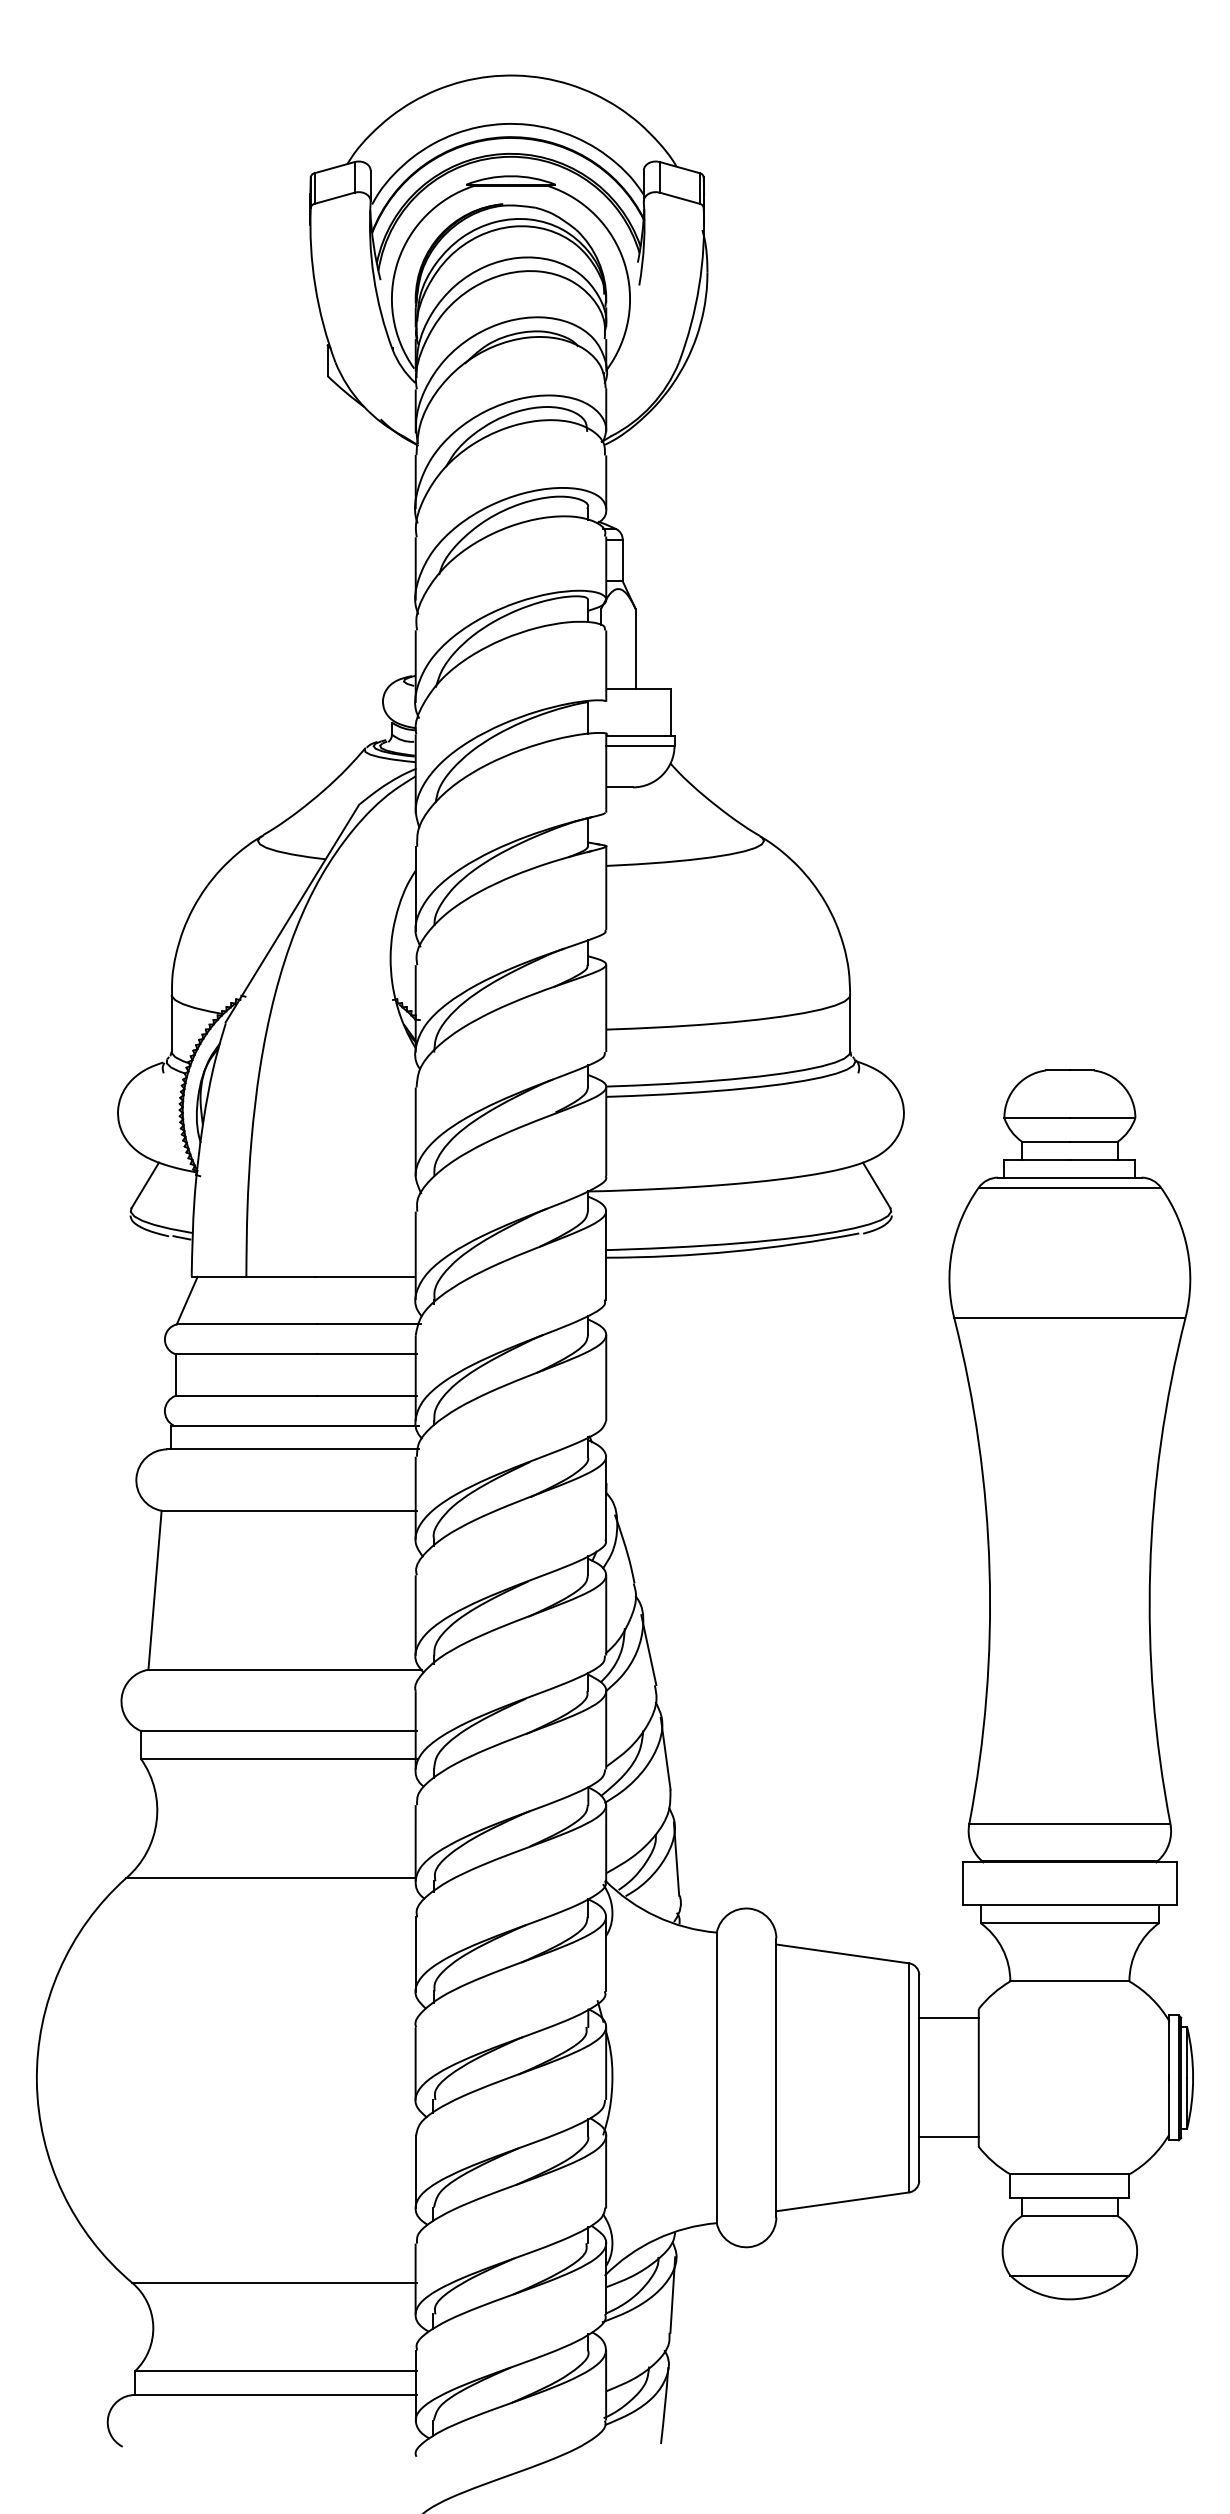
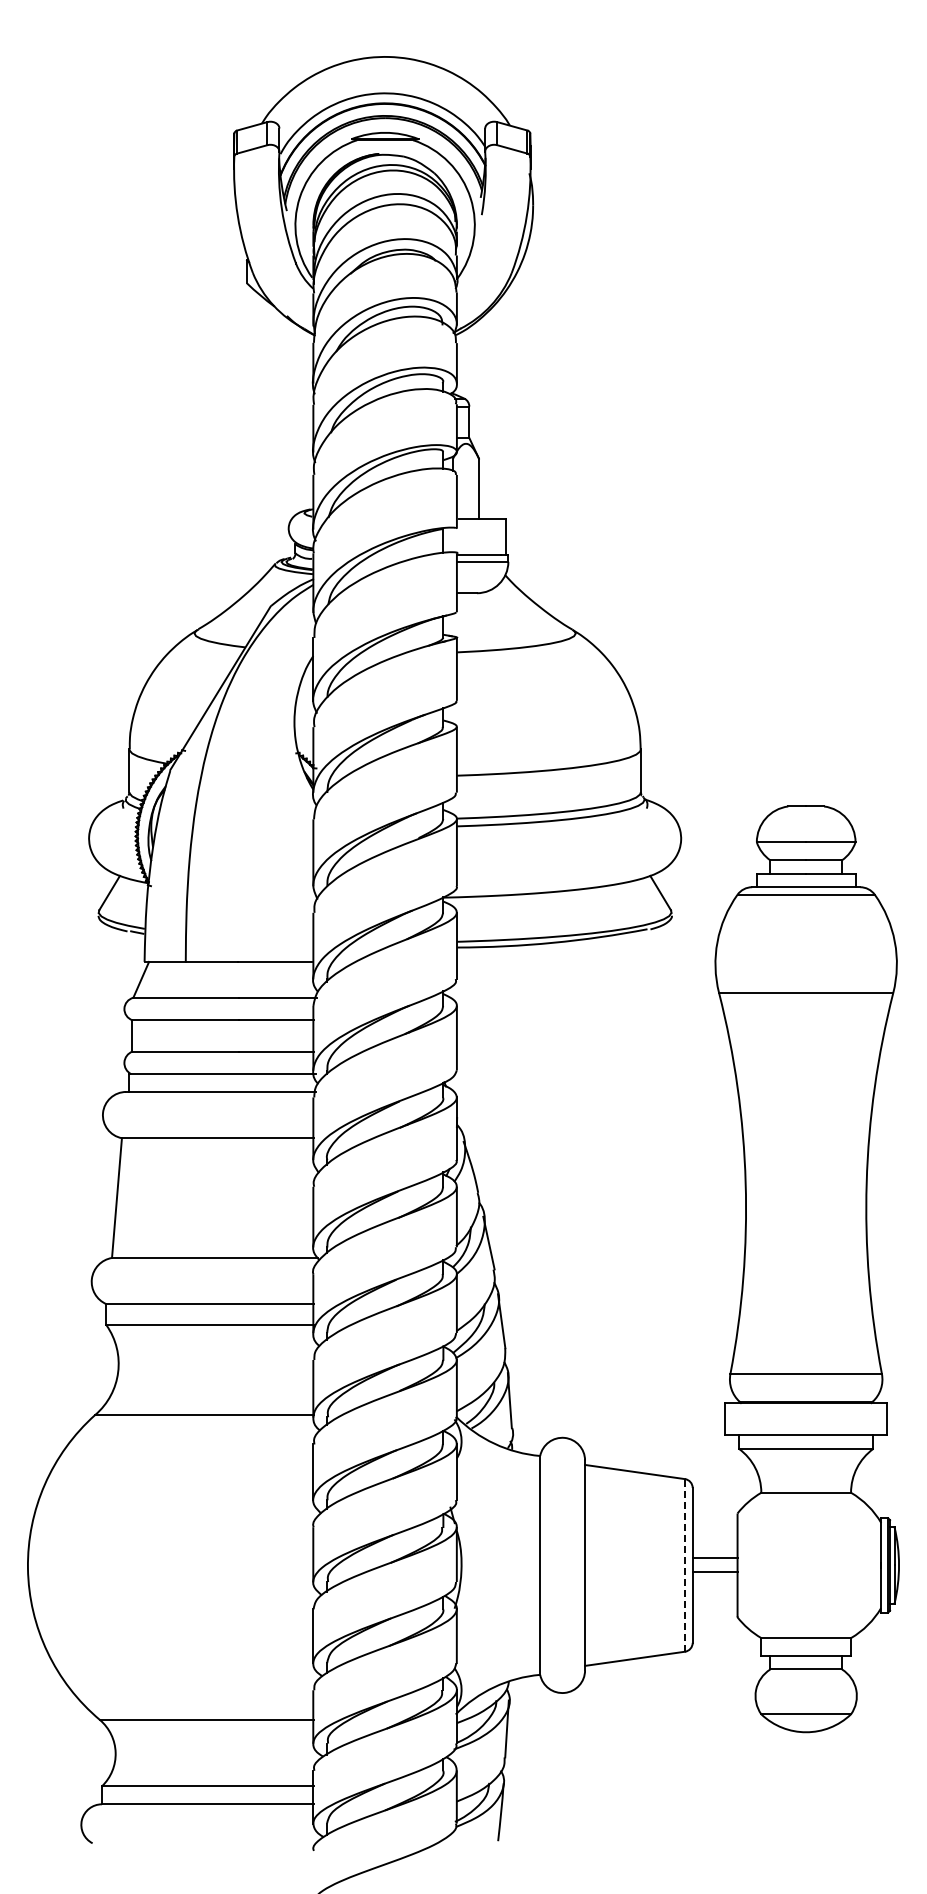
line: (948, 2018) -> (714, 1557), moved
line: (908, 2076) -> (684, 1564), solid -> dashed
line: (948, 2137) -> (714, 1572), moved

